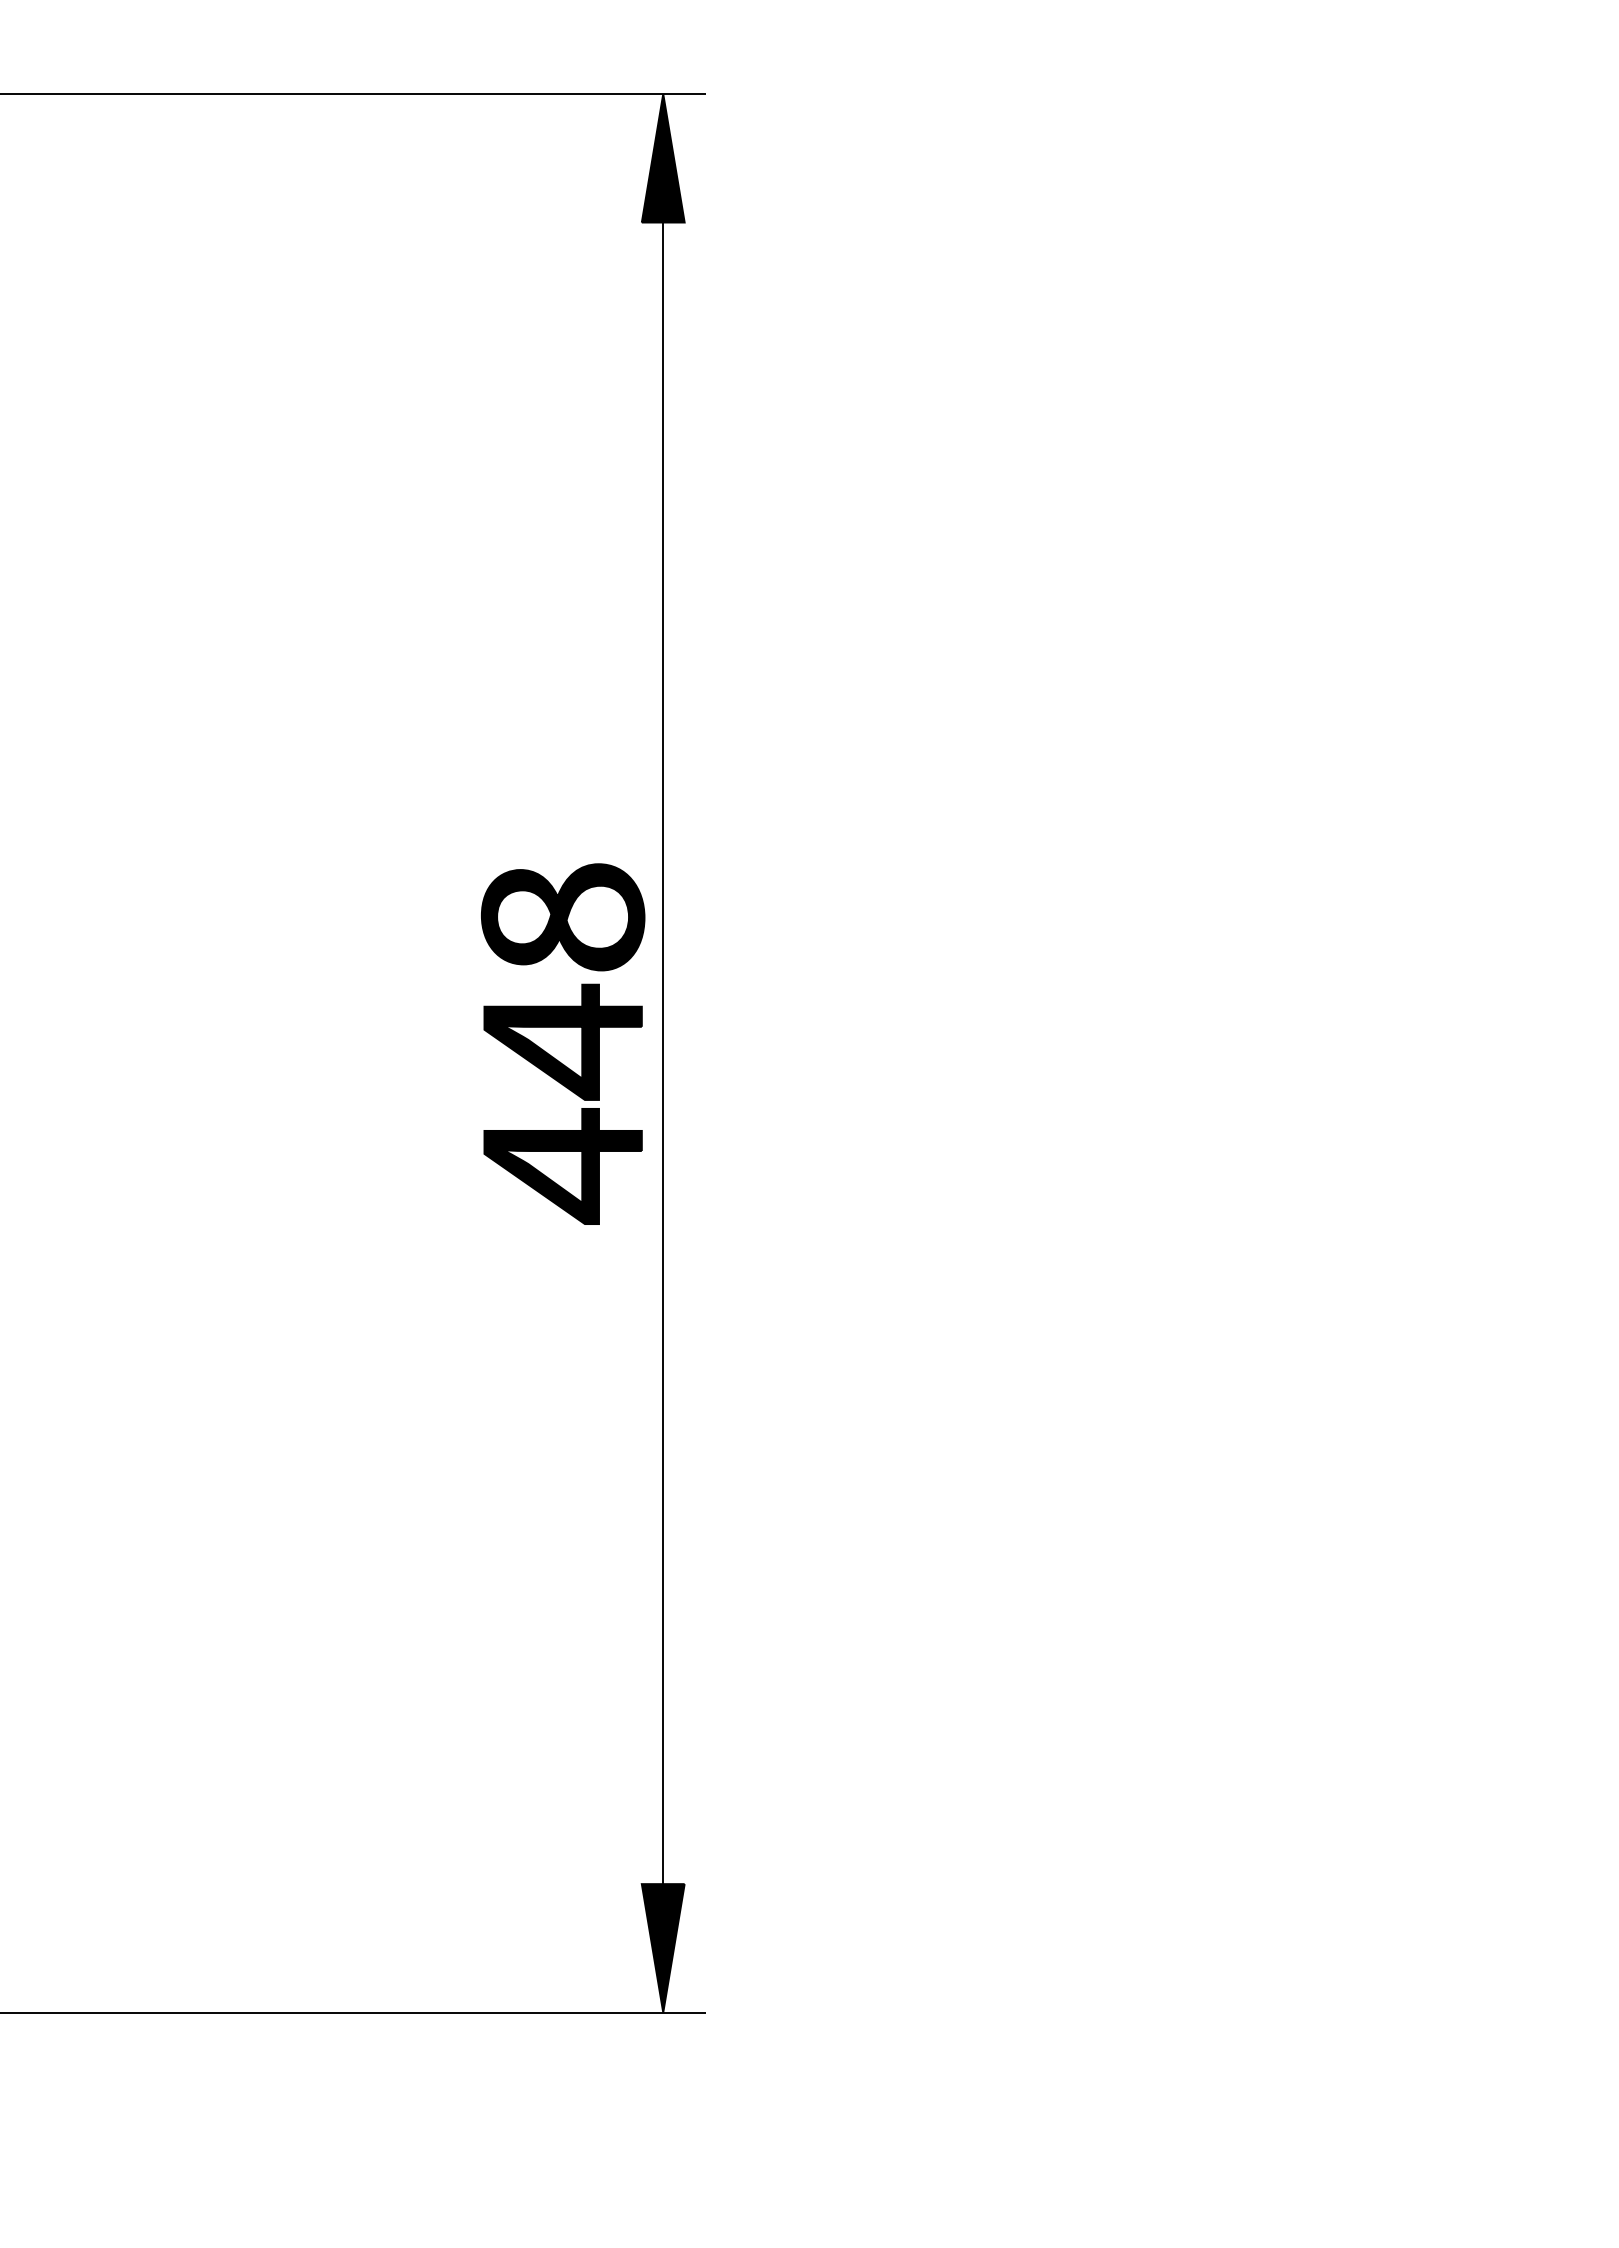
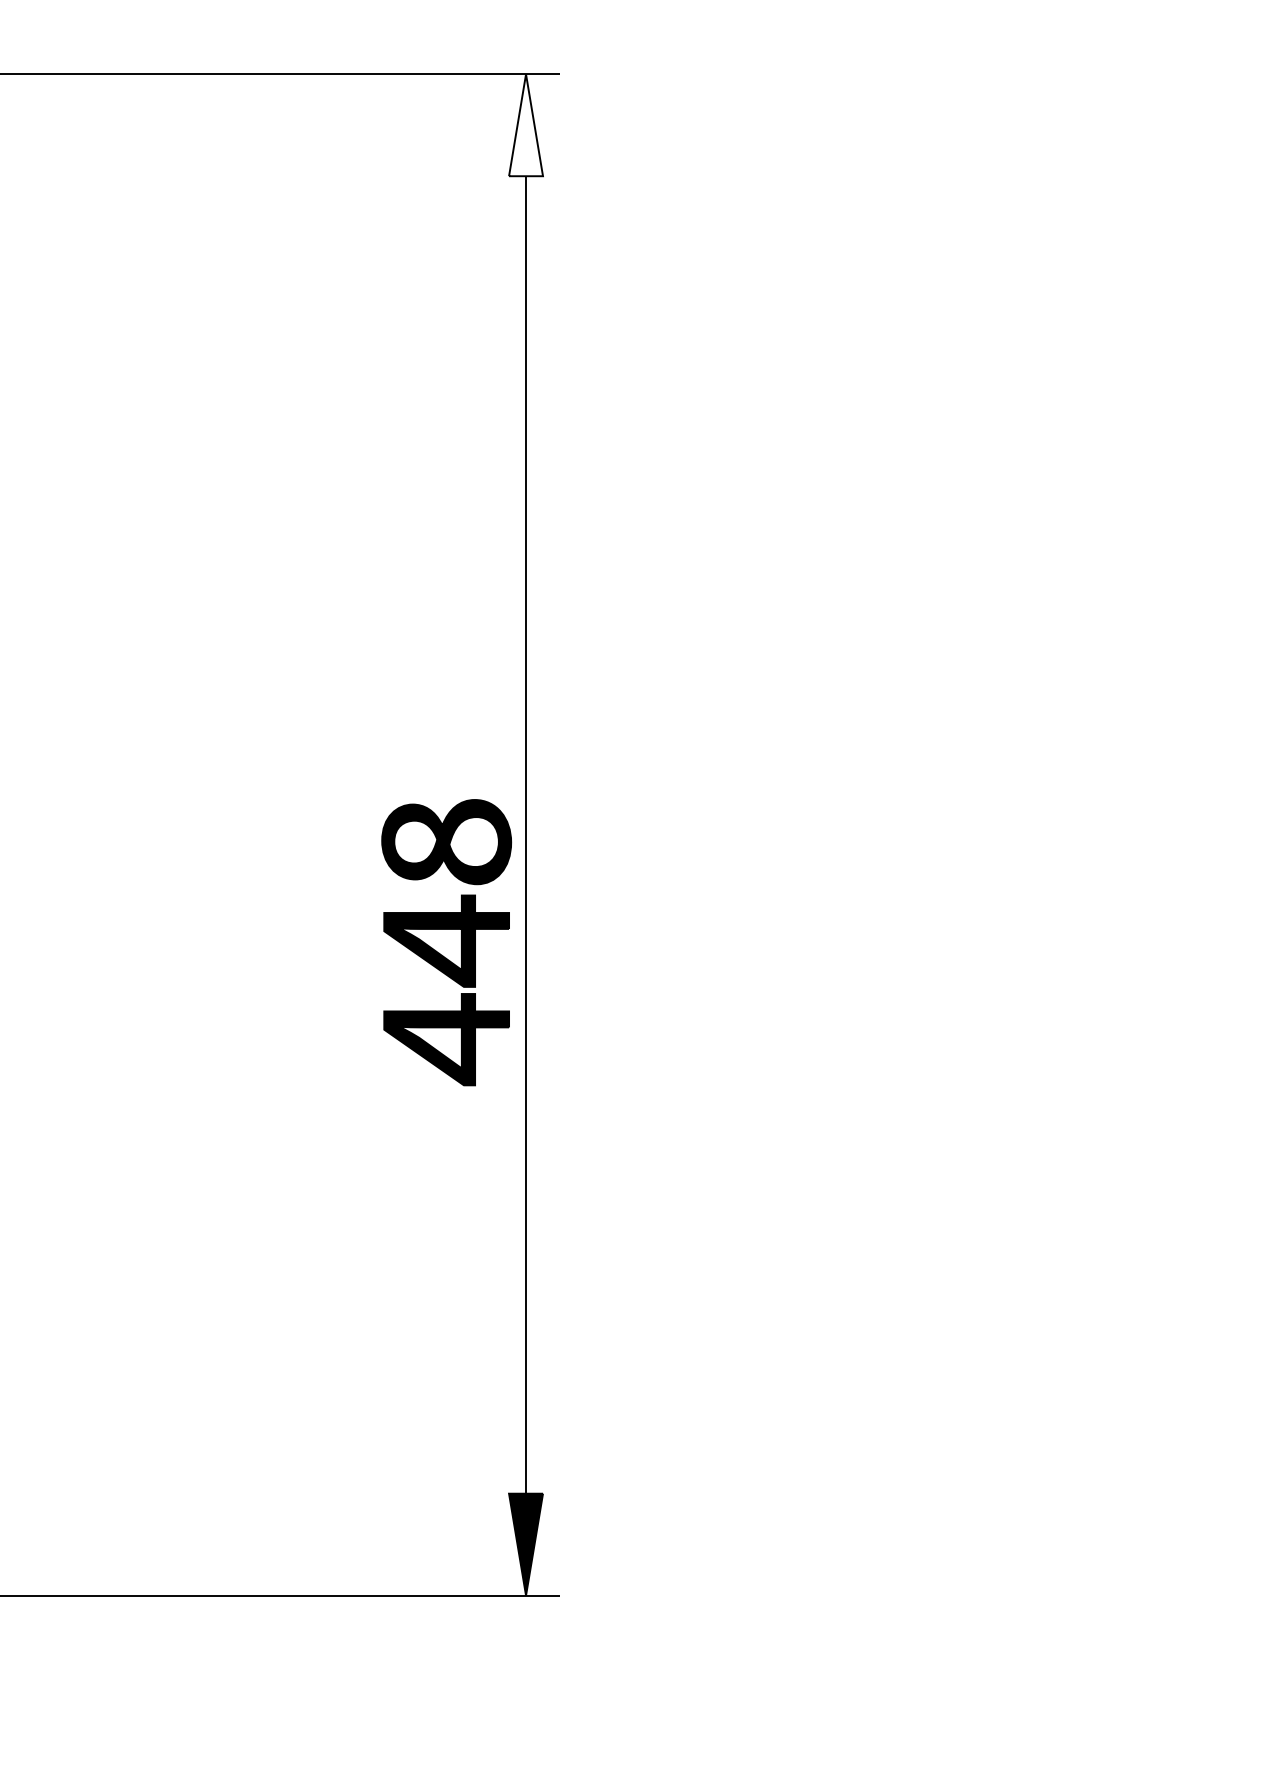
fill: (662, 158) -> (525, 125), removed
part: (563, 1043) -> (446, 942), moved

